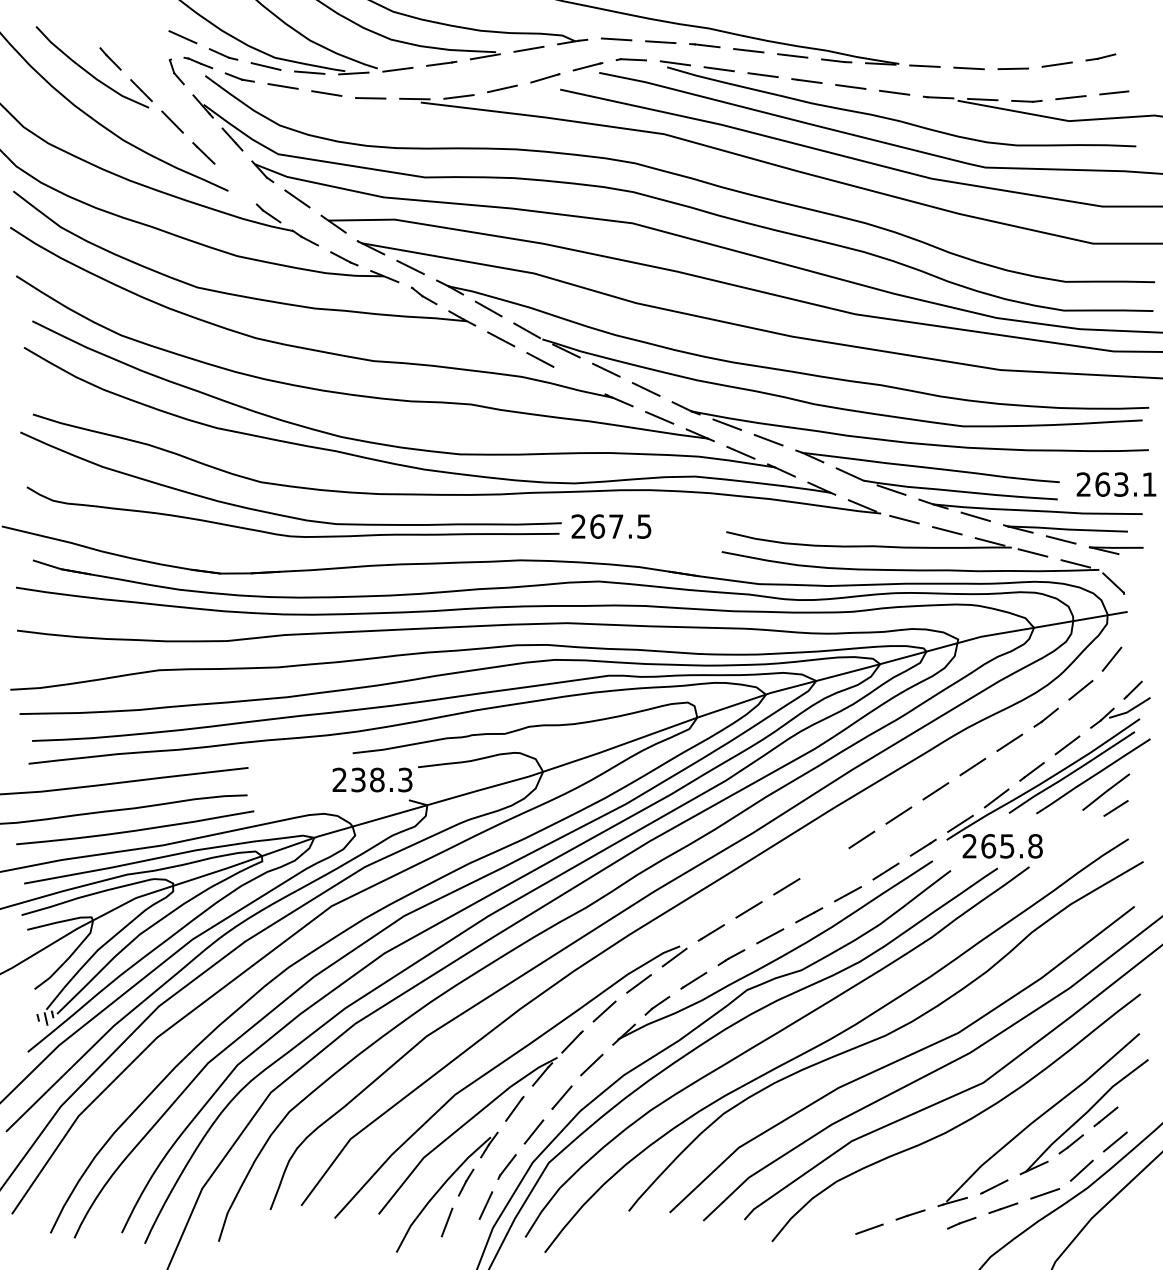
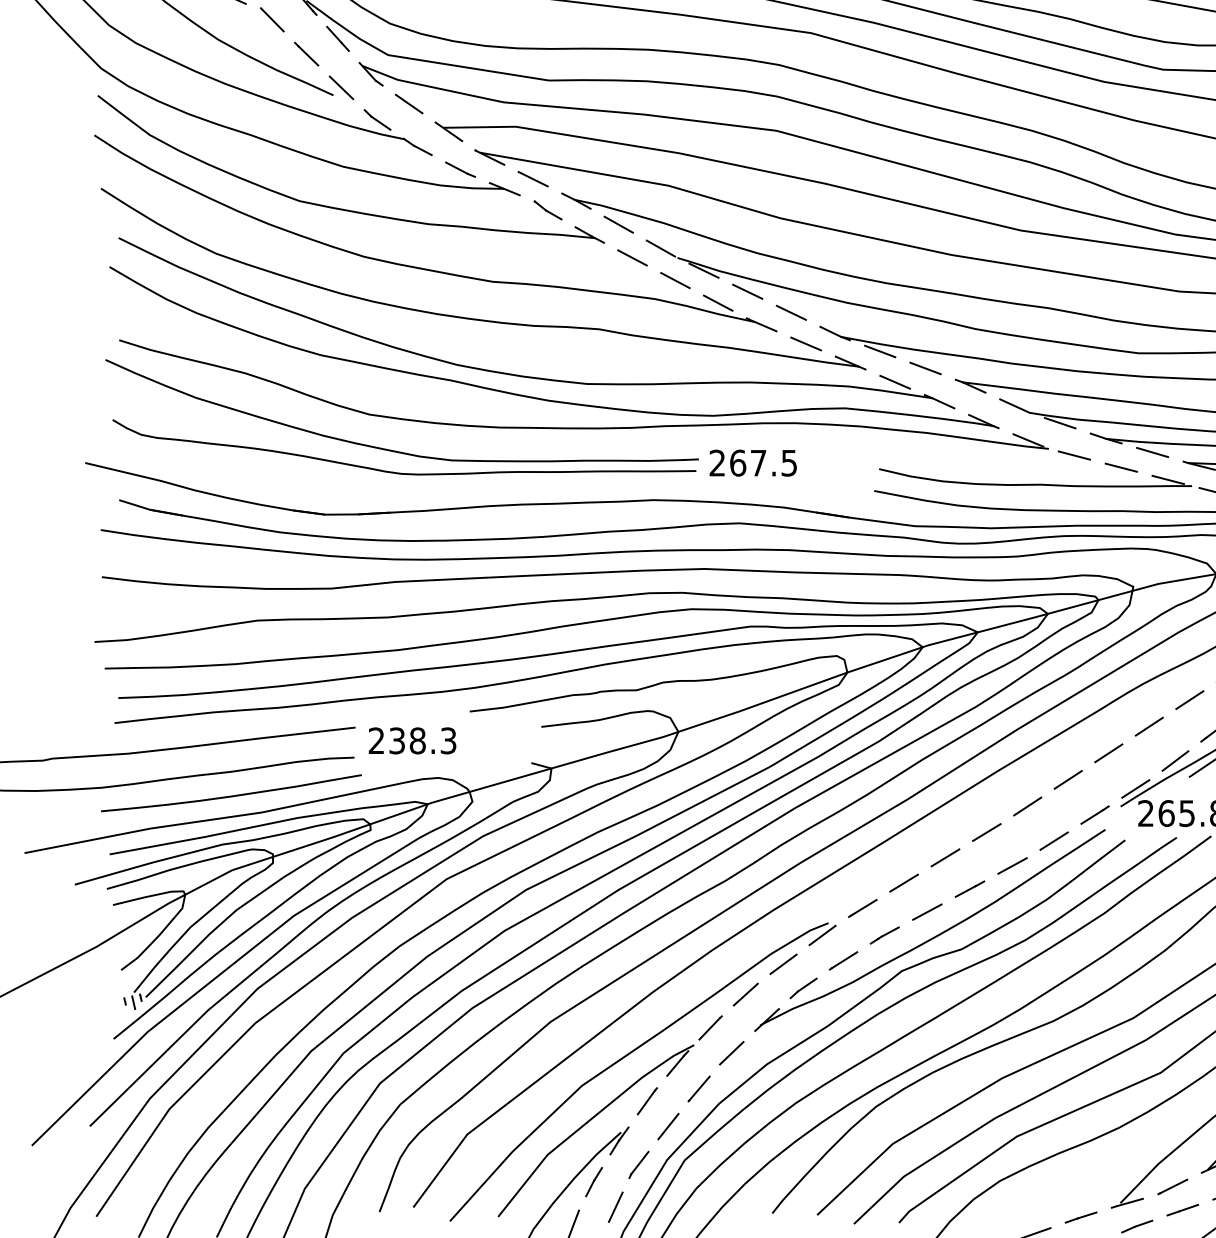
line: (235, 183) -> (341, 87), added
line: (579, 380) -> (718, 303), added
text: (372, 779) -> (412, 740), moved
line: (824, 863) -> (986, 832), added

